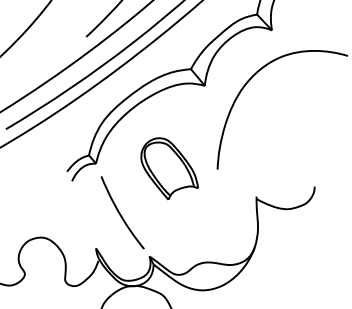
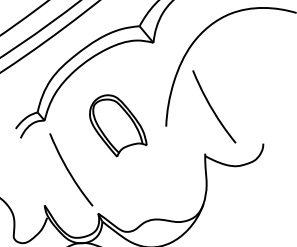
curve: (263, 149) -> (212, 106), added

